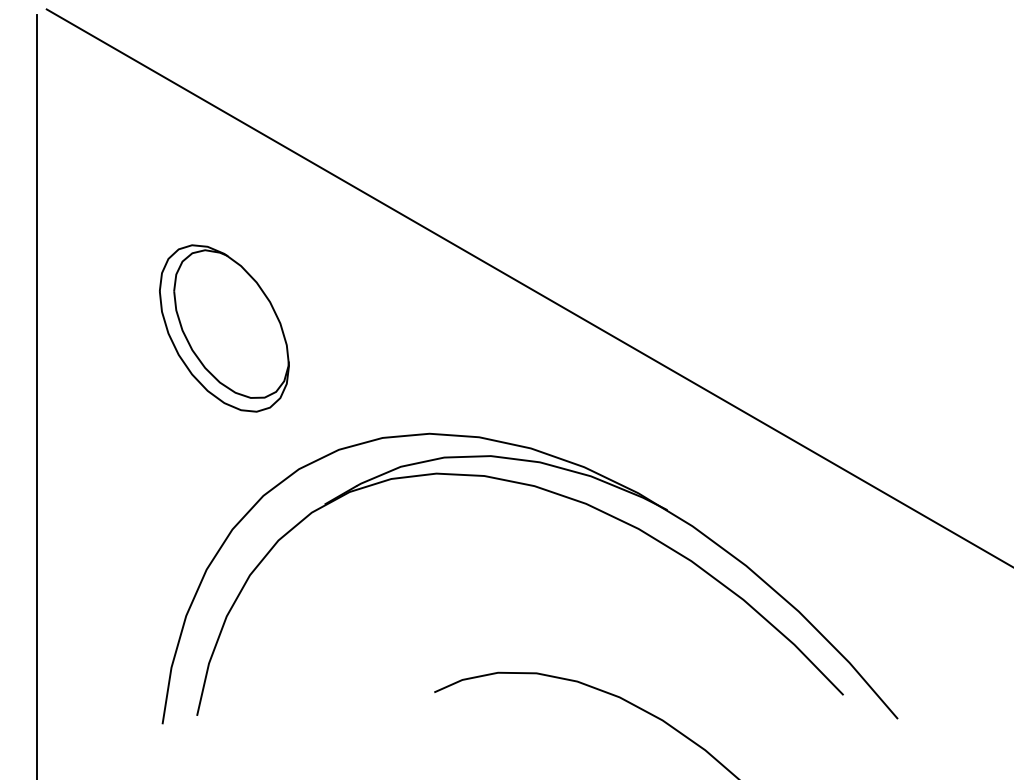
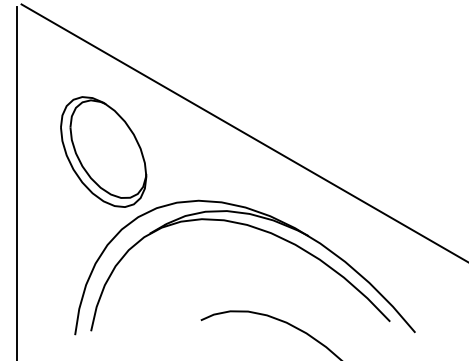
part: (223, 327) -> (103, 151), size x1.43

